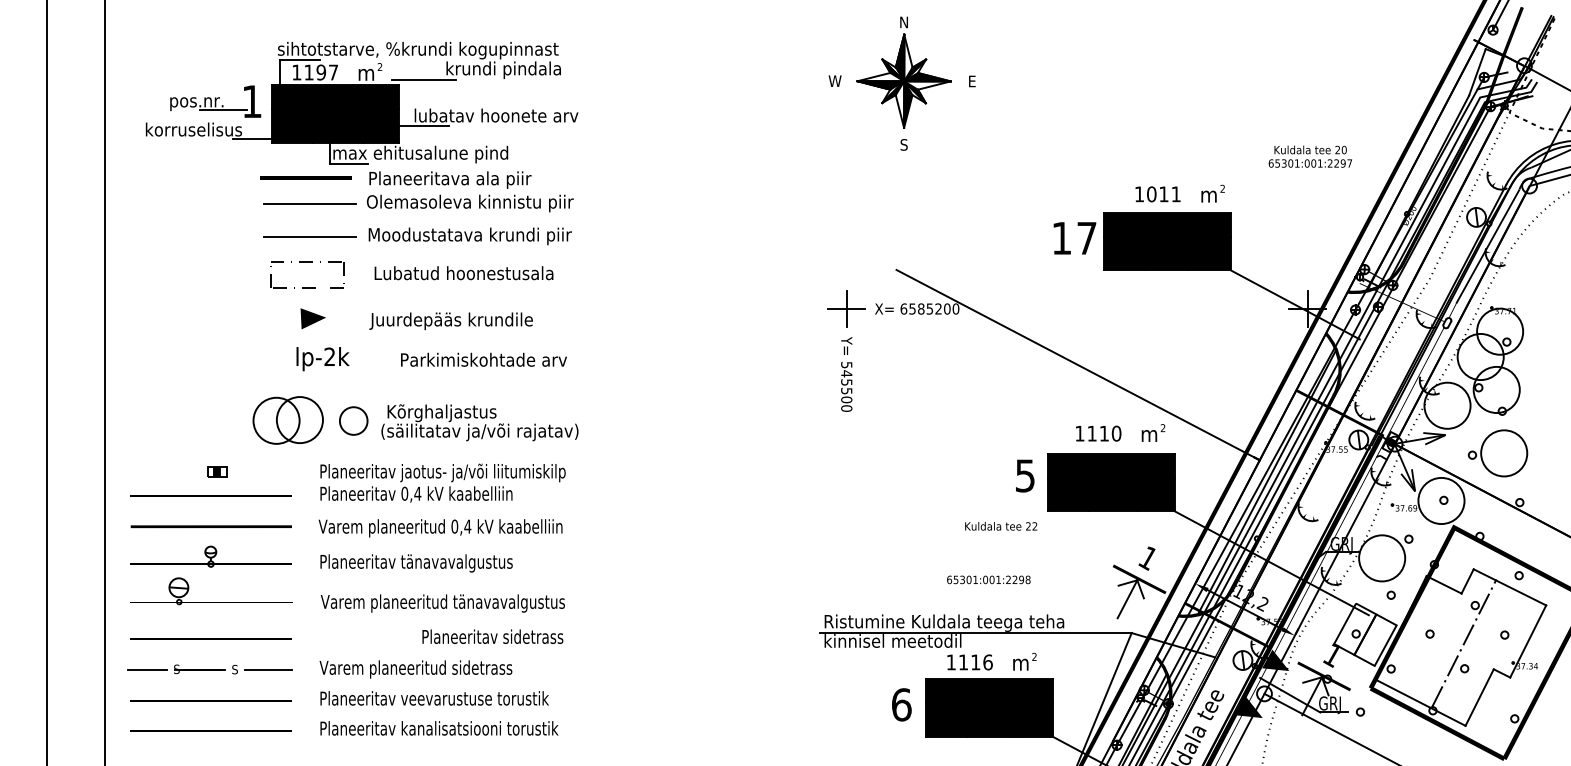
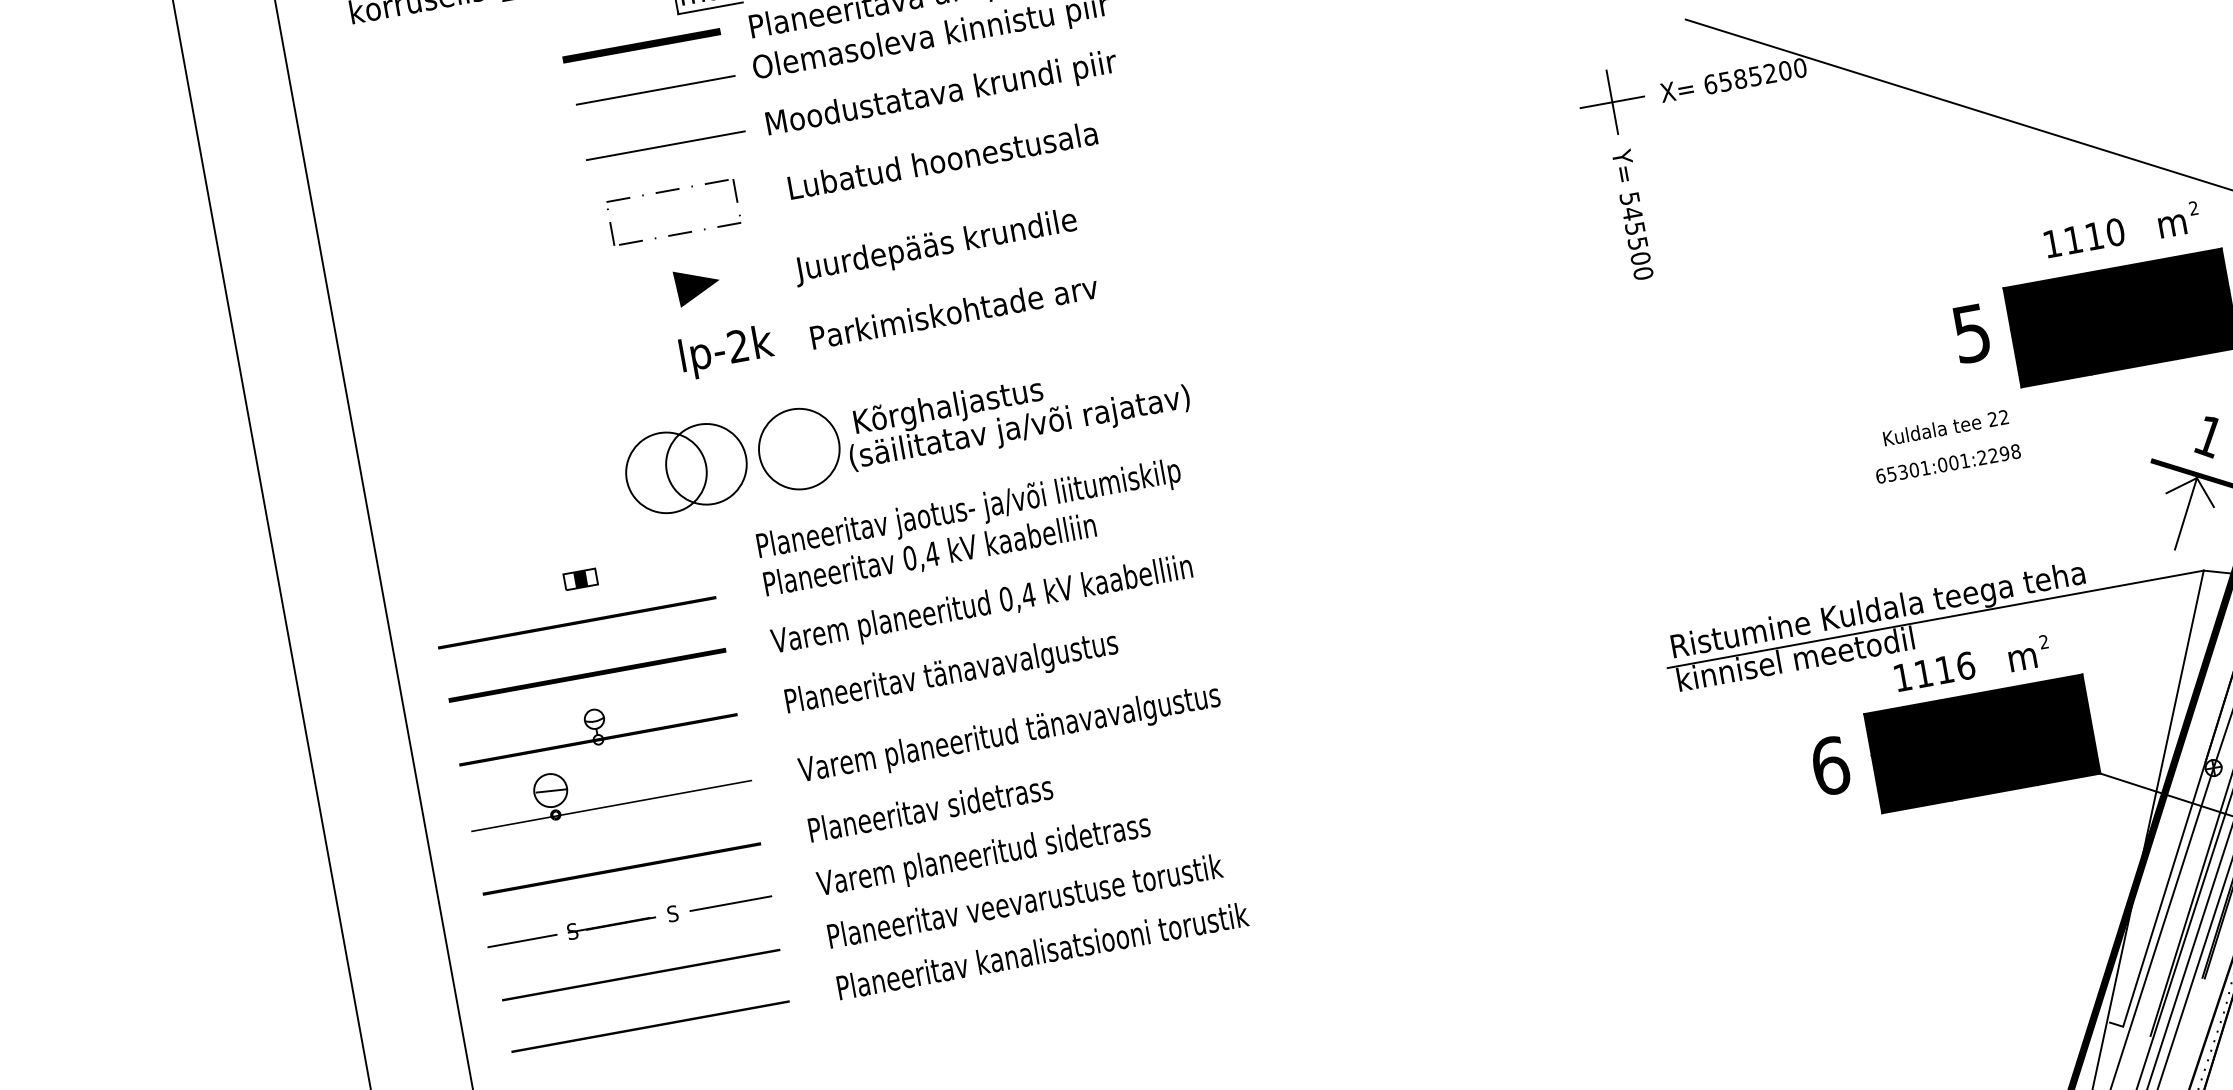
text: (483, 359) -> (953, 311), moved
circle: (353, 421) -> (799, 449), size x1.67
text: (988, 579) -> (1947, 463), moved
text: (492, 636) -> (929, 808), moved

